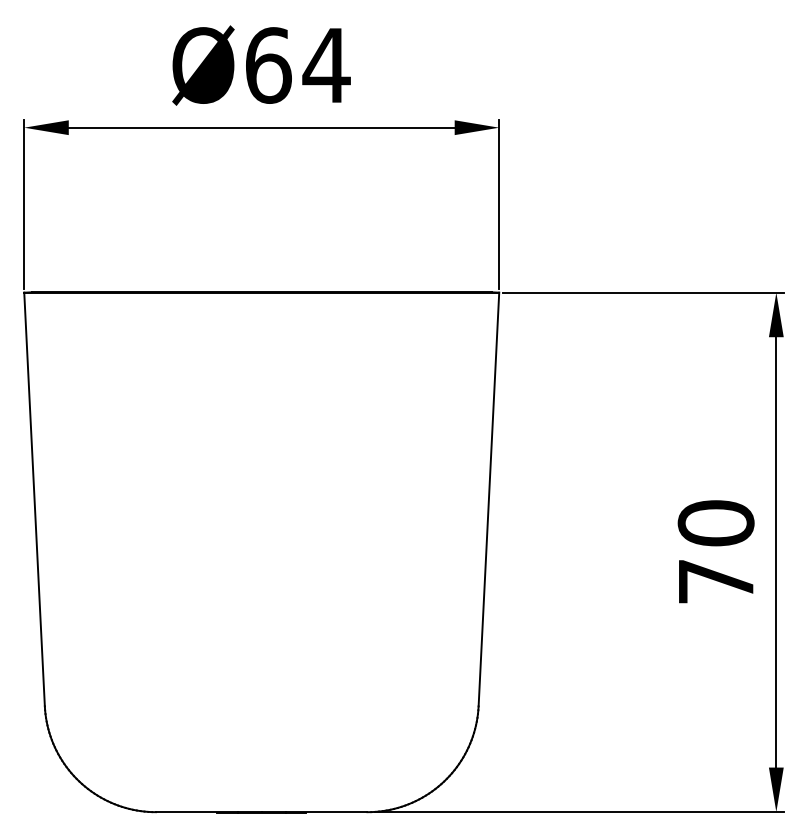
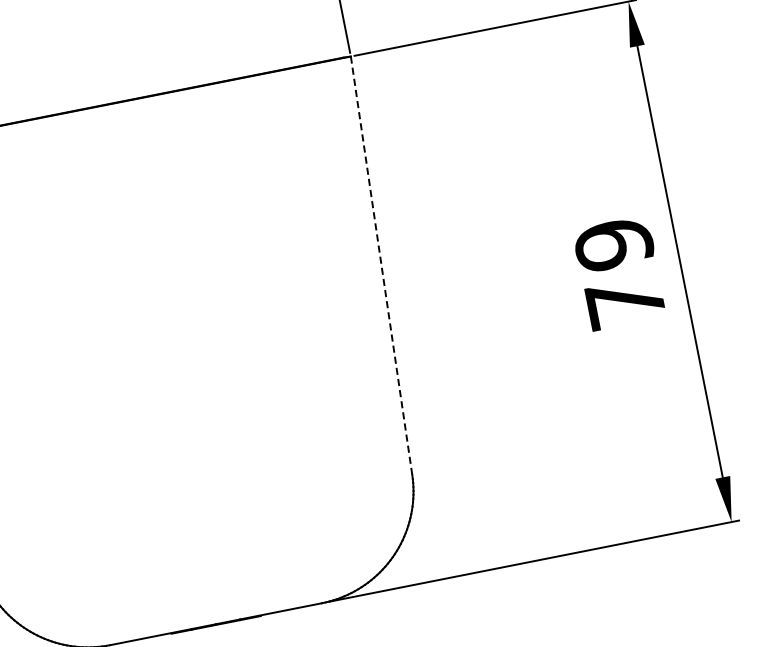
line: (488, 500) -> (381, 266), solid -> dashed
text: (715, 523) -> (613, 244), 70 -> 79

